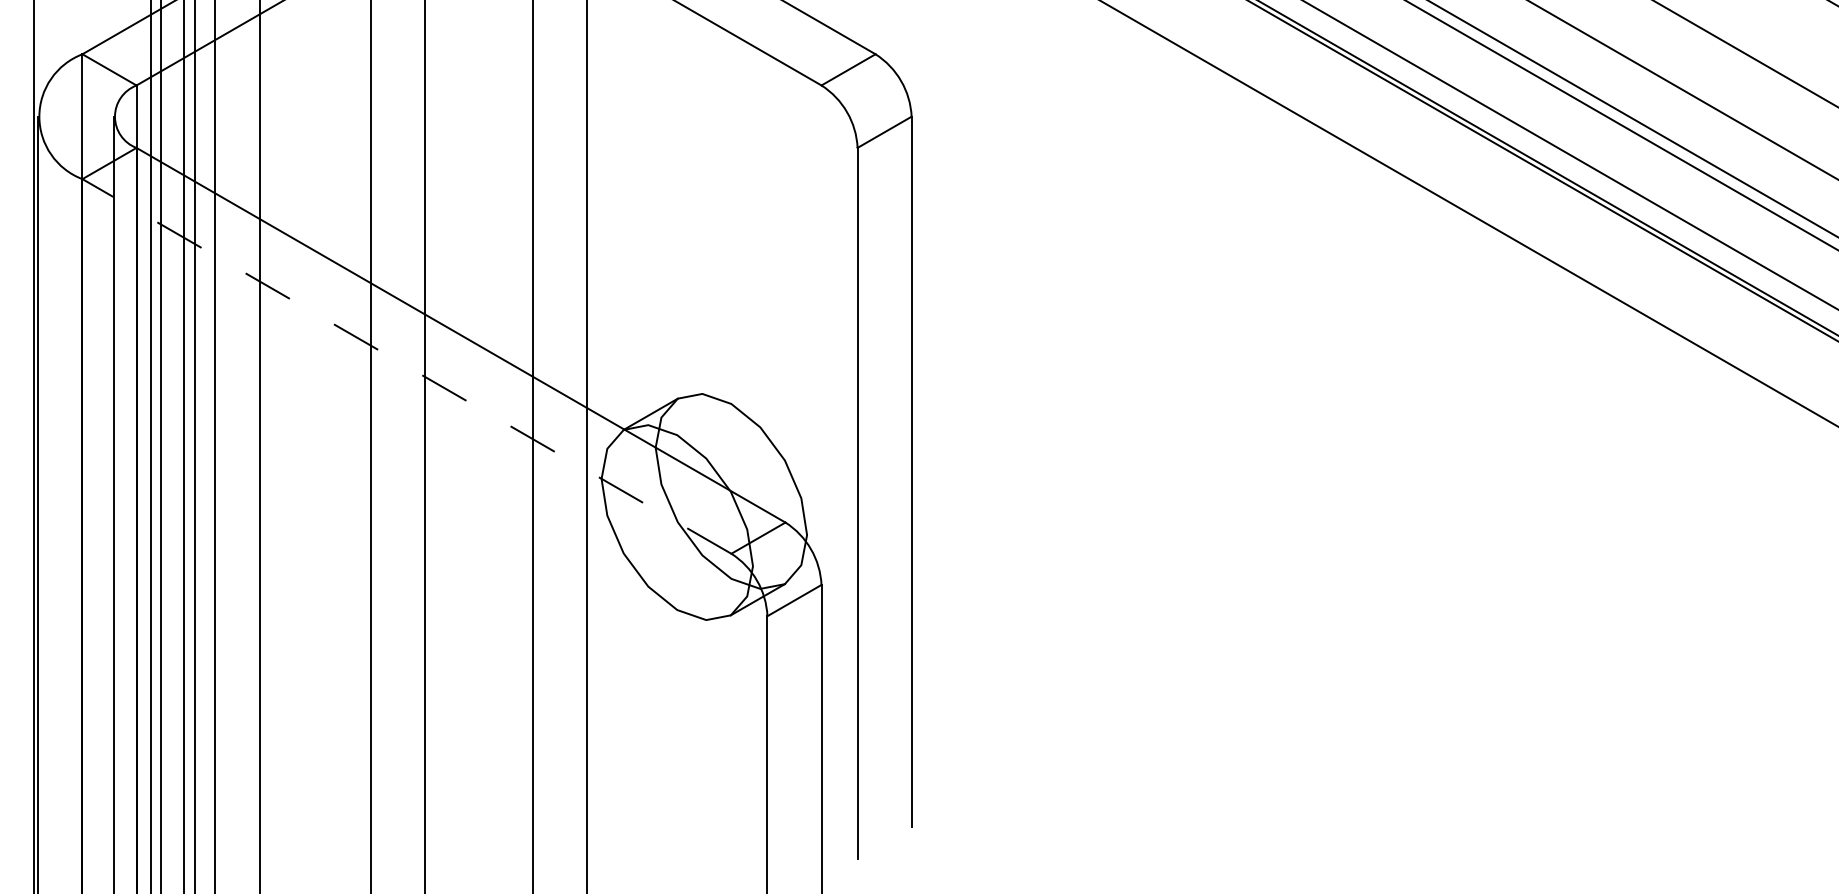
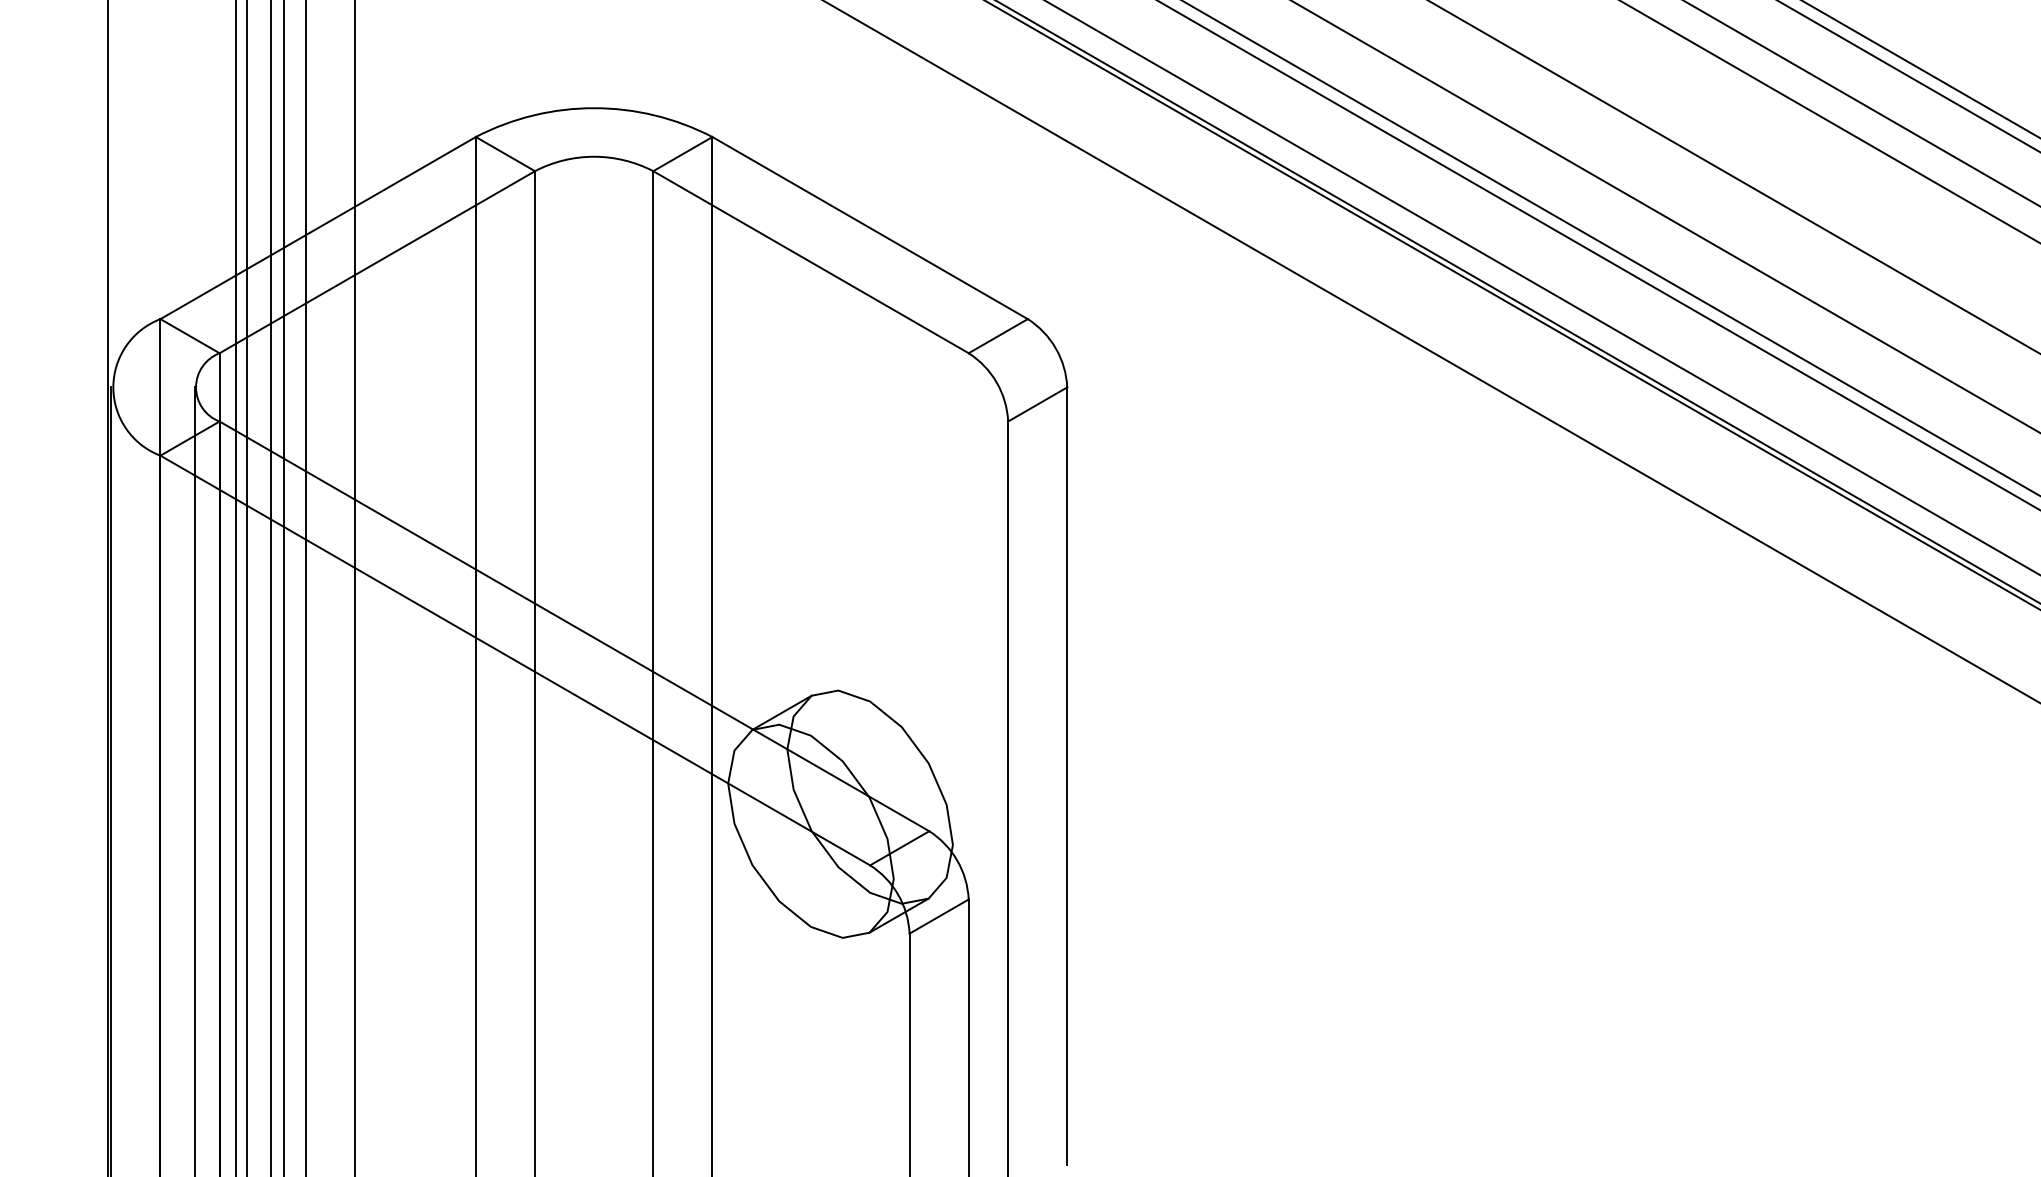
line: (407, 366) -> (515, 660), dashed -> solid

